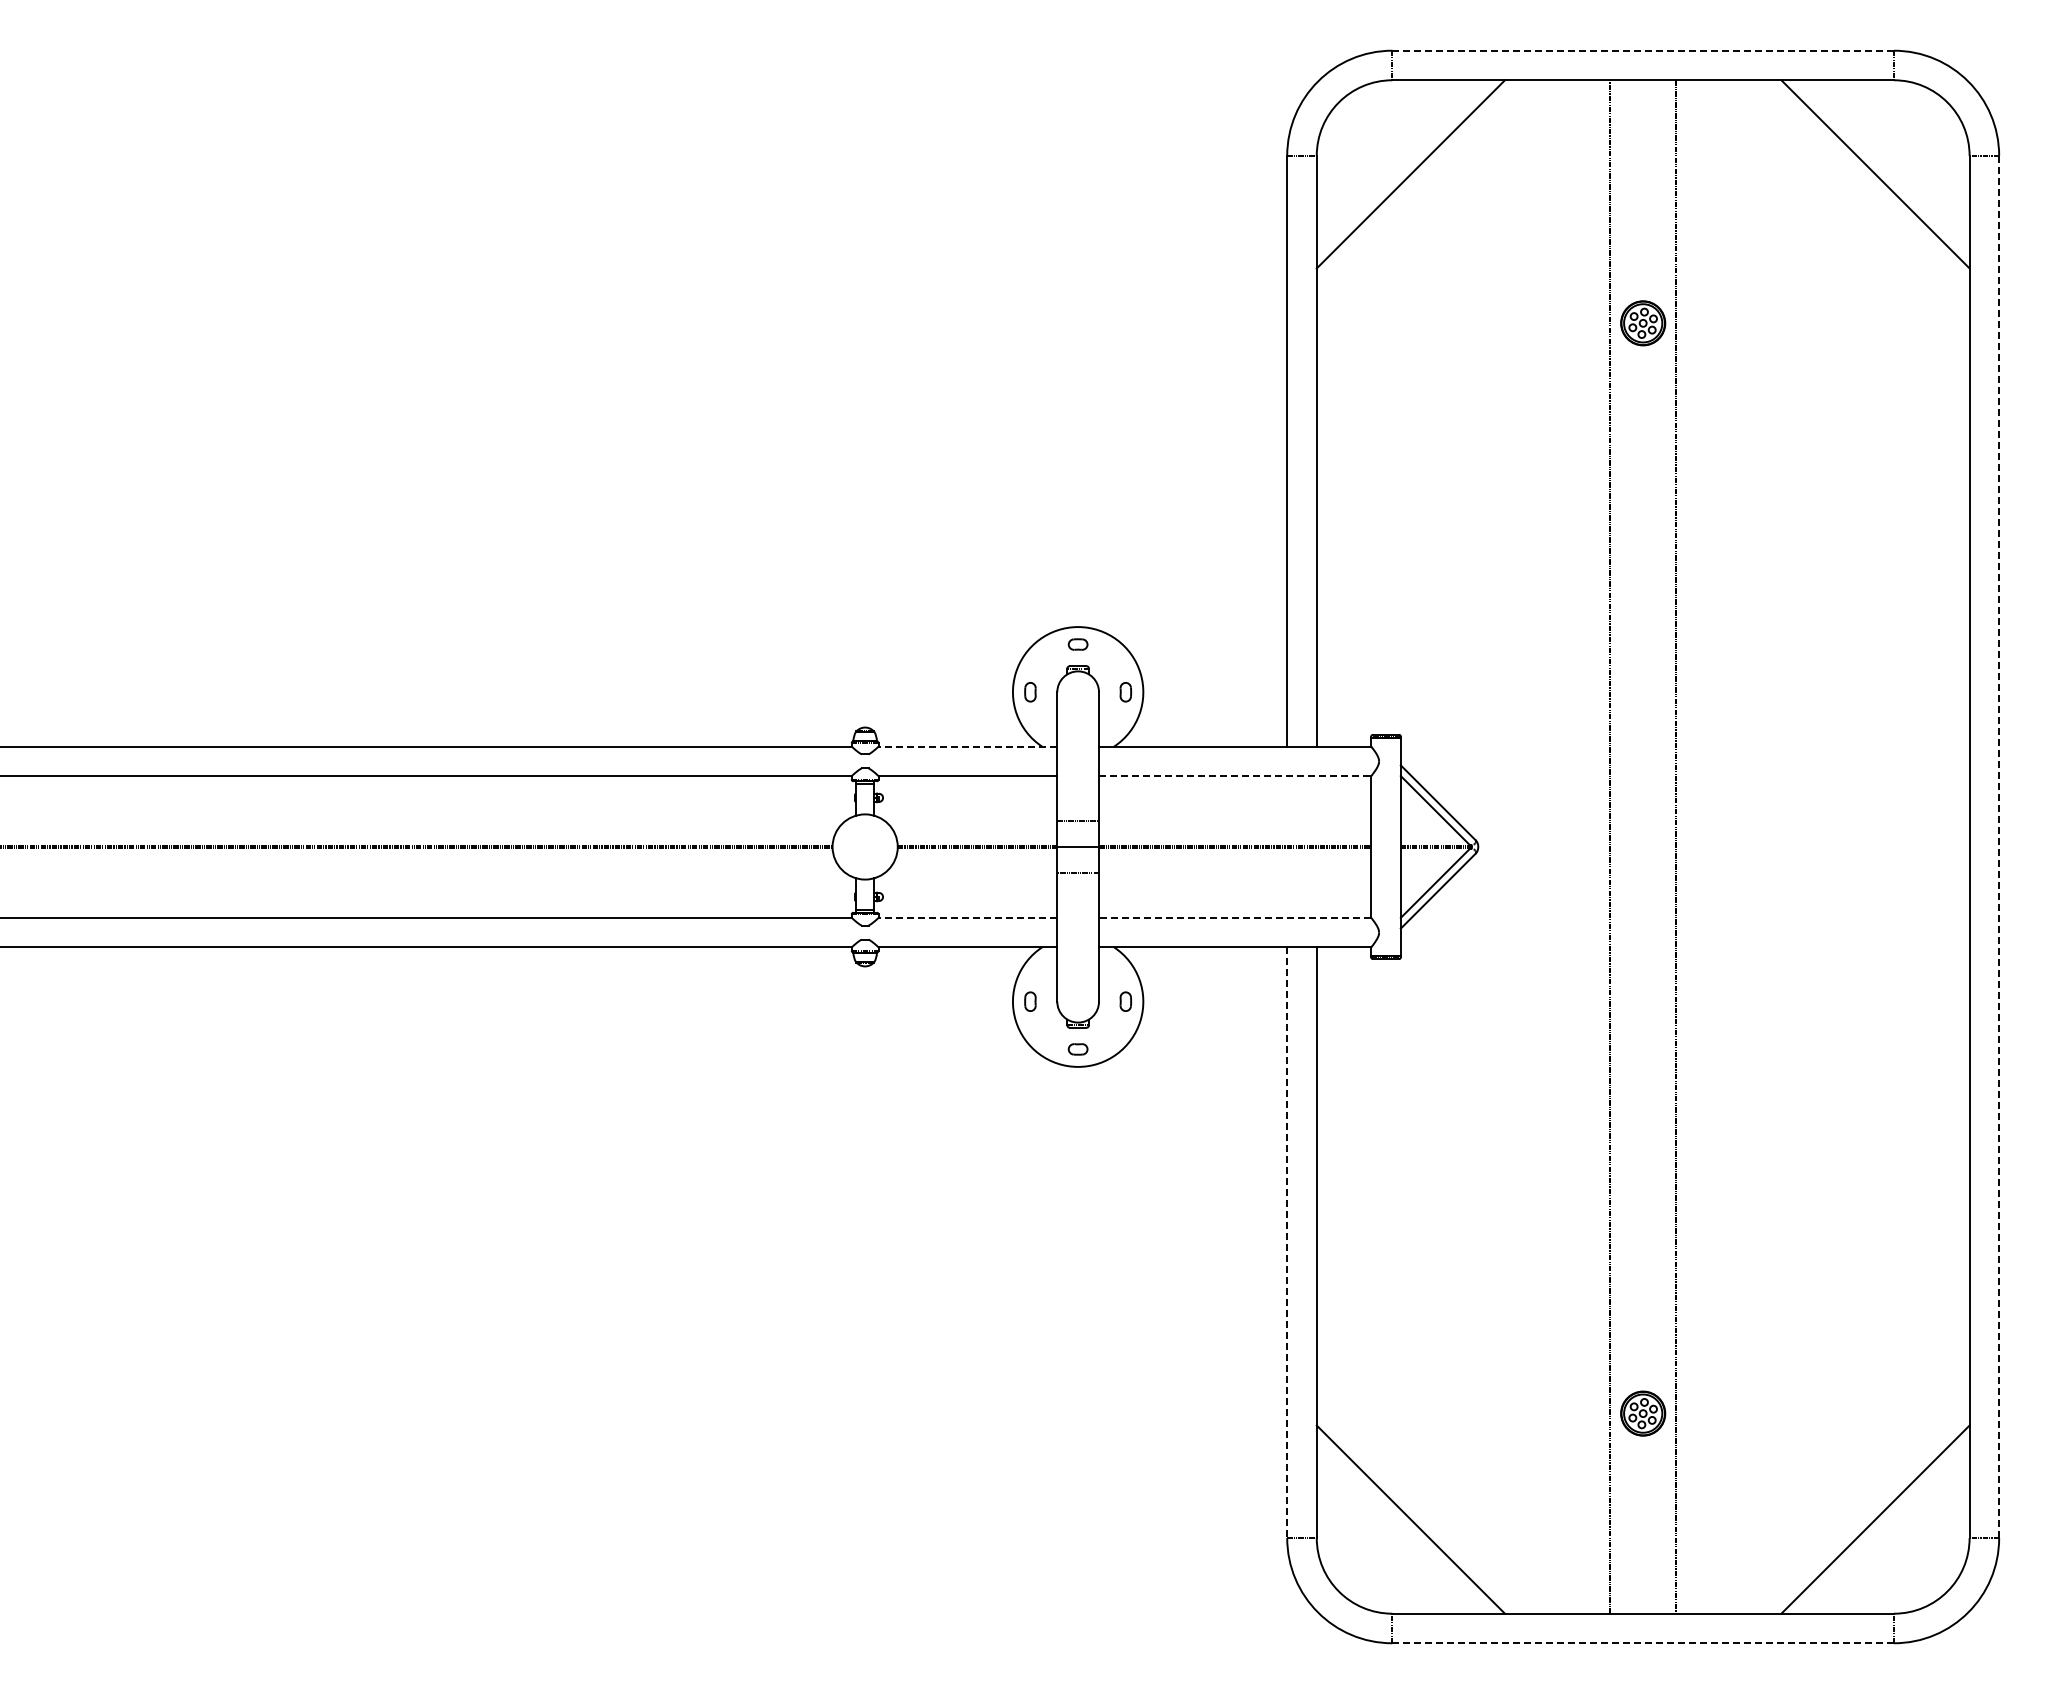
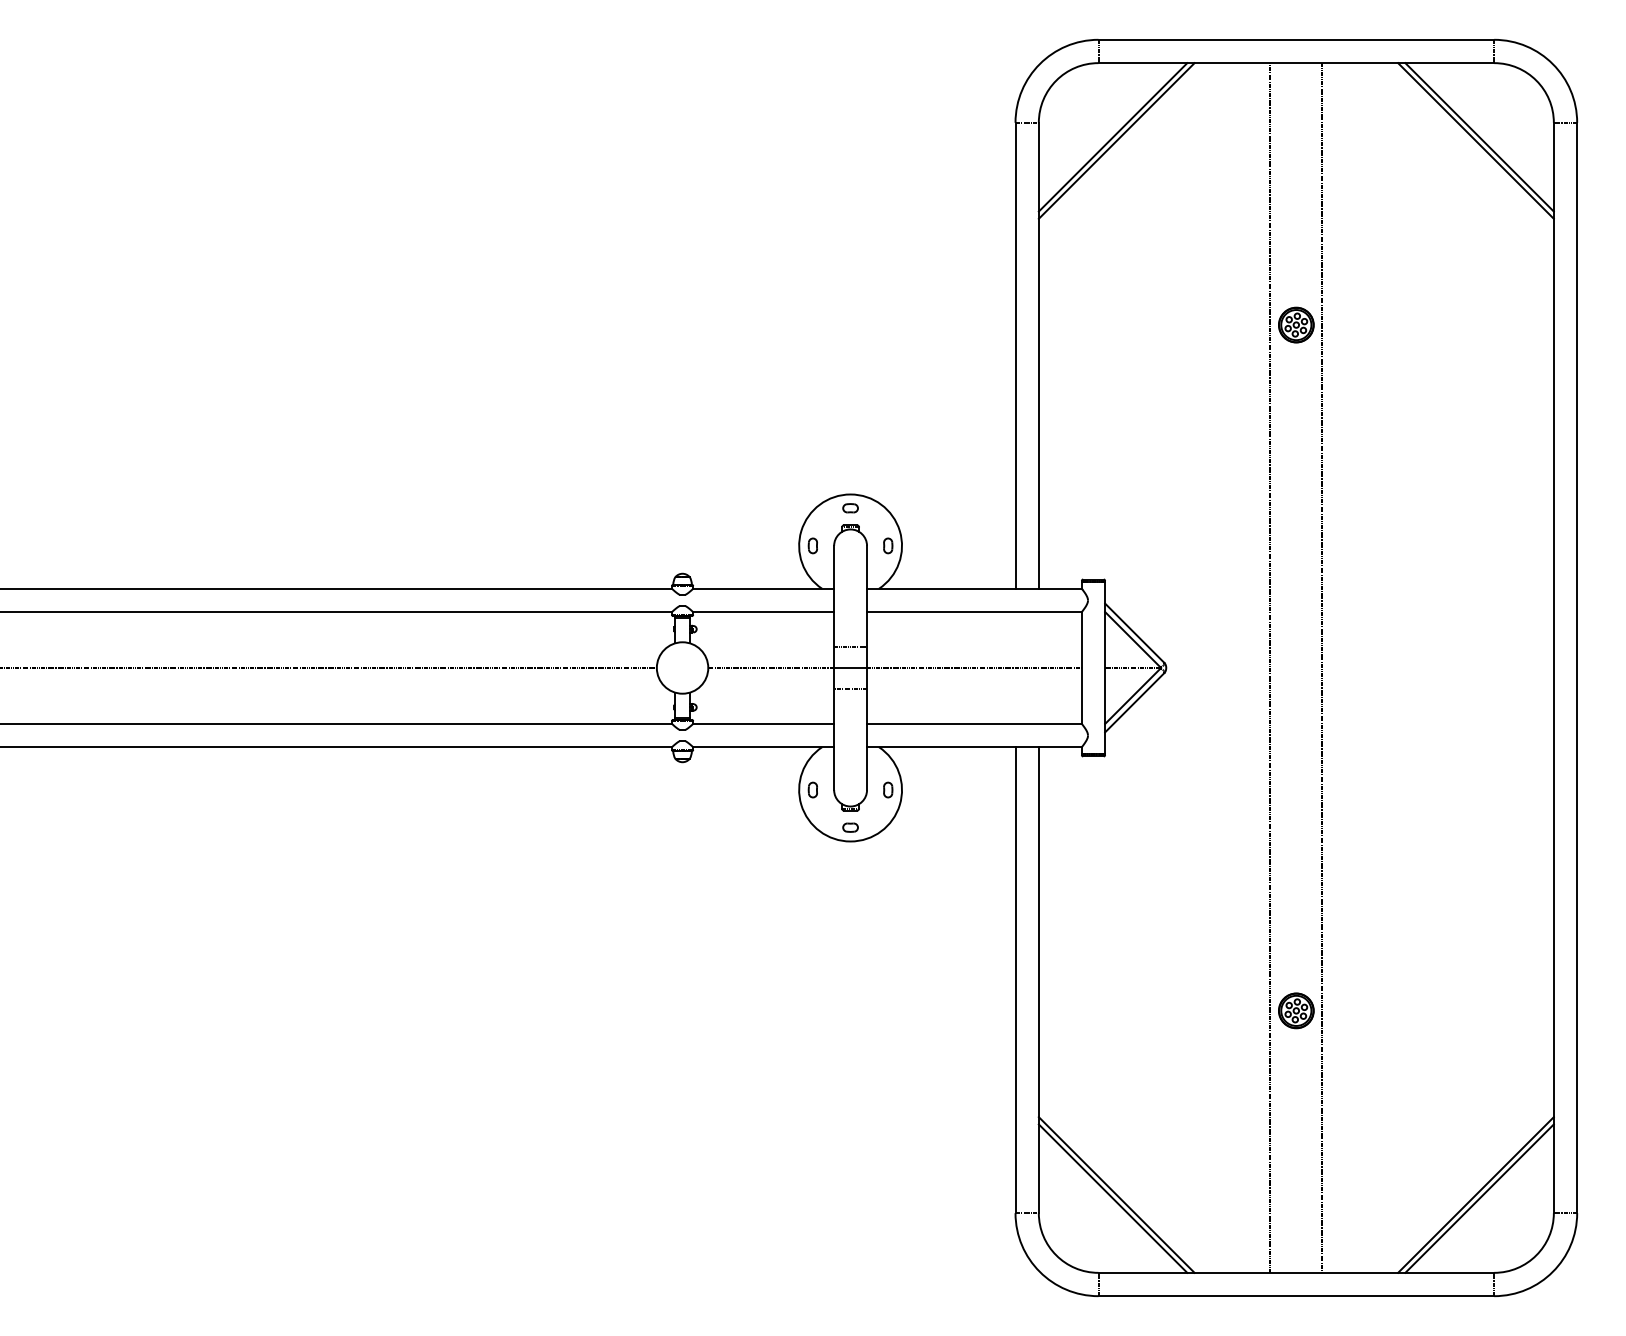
line: (1643, 50) -> (1296, 39), dashed -> solid
line: (1415, 178) -> (1116, 140), added
line: (1870, 178) -> (1475, 140), added
part: (1643, 323) -> (1296, 325), moved
line: (967, 746) -> (763, 588), dashed -> solid
line: (1235, 776) -> (974, 612), dashed -> solid
line: (1999, 846) -> (1577, 667), dashed -> solid
line: (967, 917) -> (763, 723), dashed -> solid
line: (1234, 917) -> (973, 723), dashed -> solid
line: (1287, 1243) -> (1015, 980), dashed -> solid
part: (1643, 1413) -> (1296, 1010), moved
line: (1415, 1514) -> (1116, 1194), added
line: (1870, 1514) -> (1475, 1194), added
line: (1643, 1643) -> (1296, 1296), dashed -> solid

